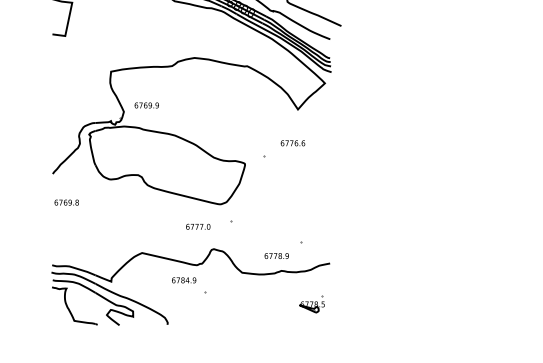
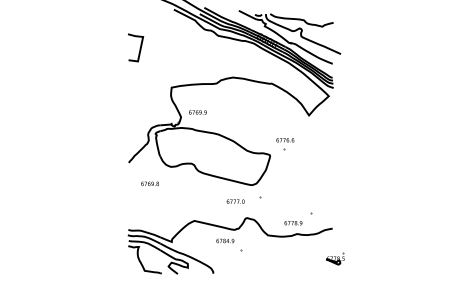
text: (293, 143) -> (285, 140), moved
text: (65, 202) -> (149, 183), moved
part: (312, 304) -> (335, 258), moved

